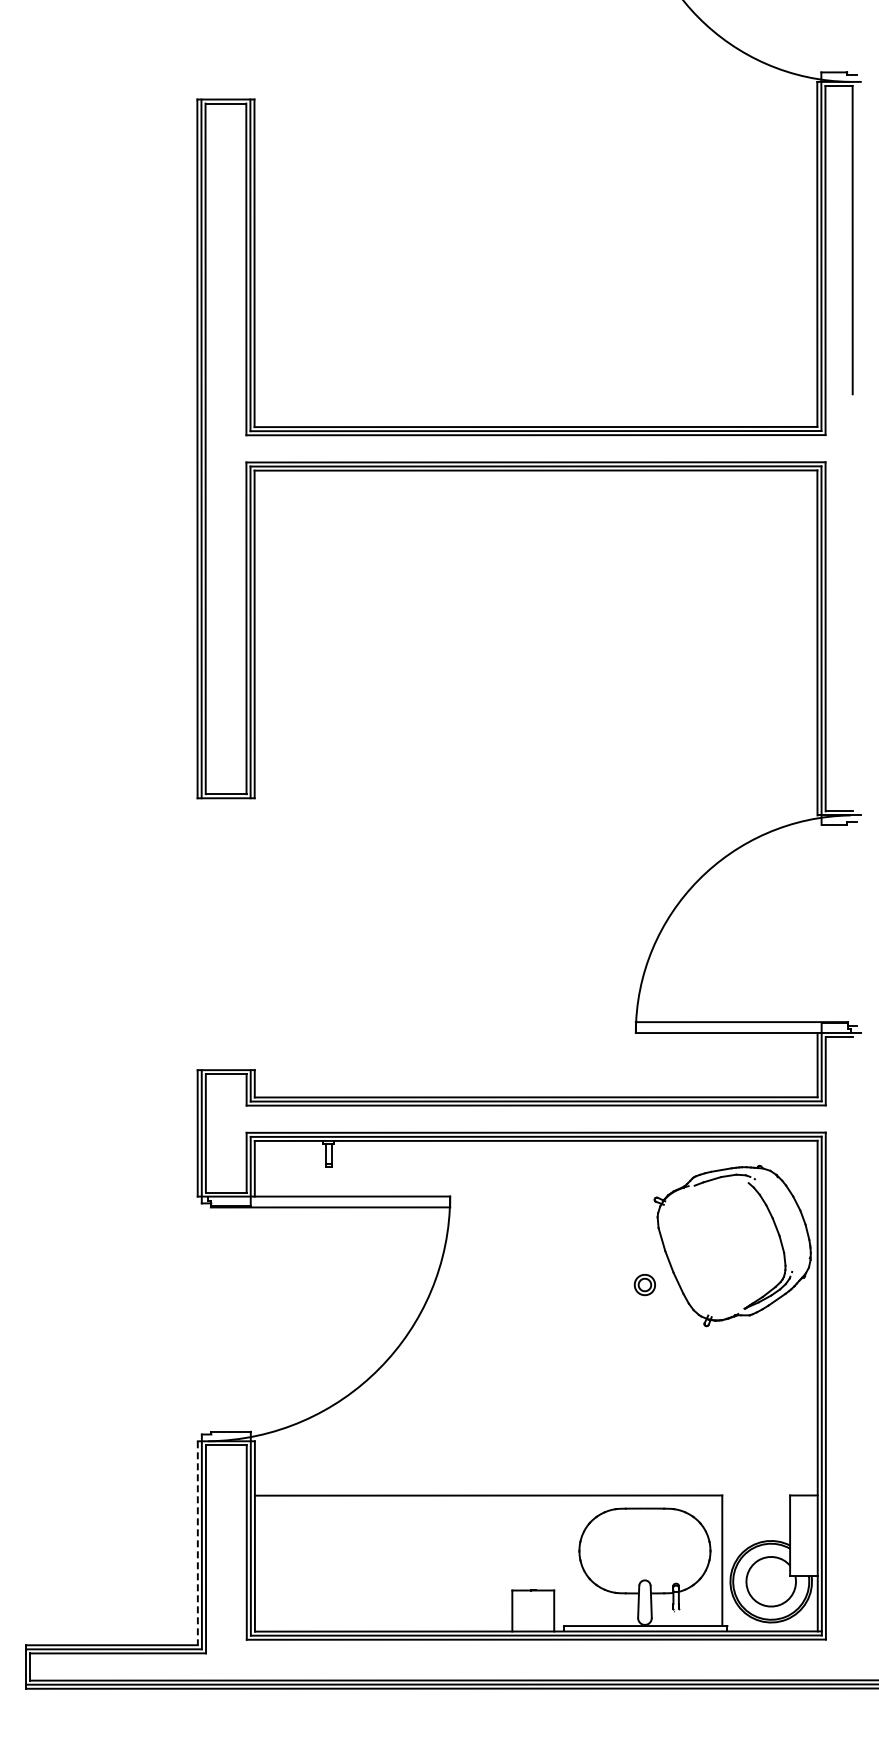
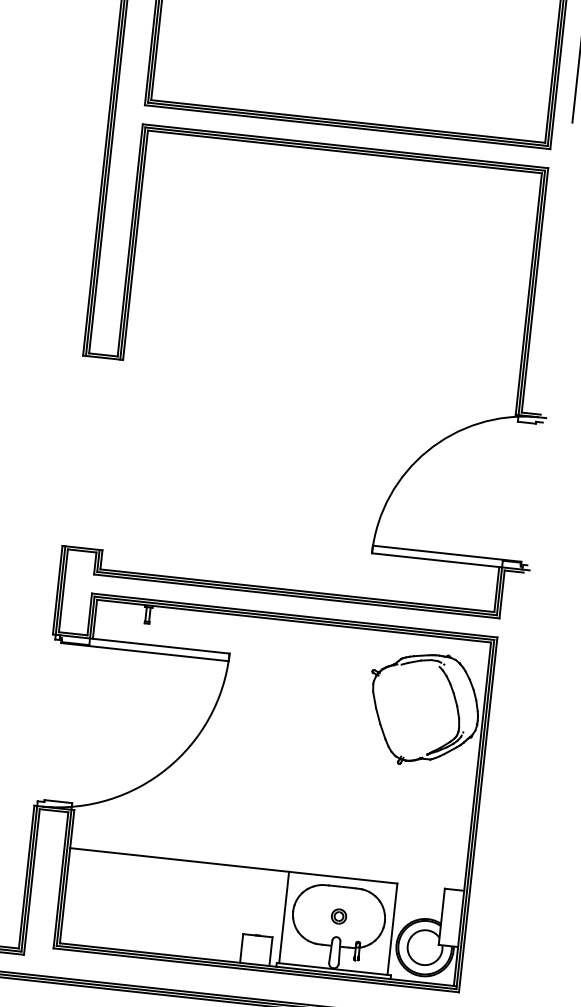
part: (644, 1284) -> (338, 916), moved
line: (197, 1543) -> (26, 877), dashed -> solid
line: (567, 1560) -> (284, 917), added

